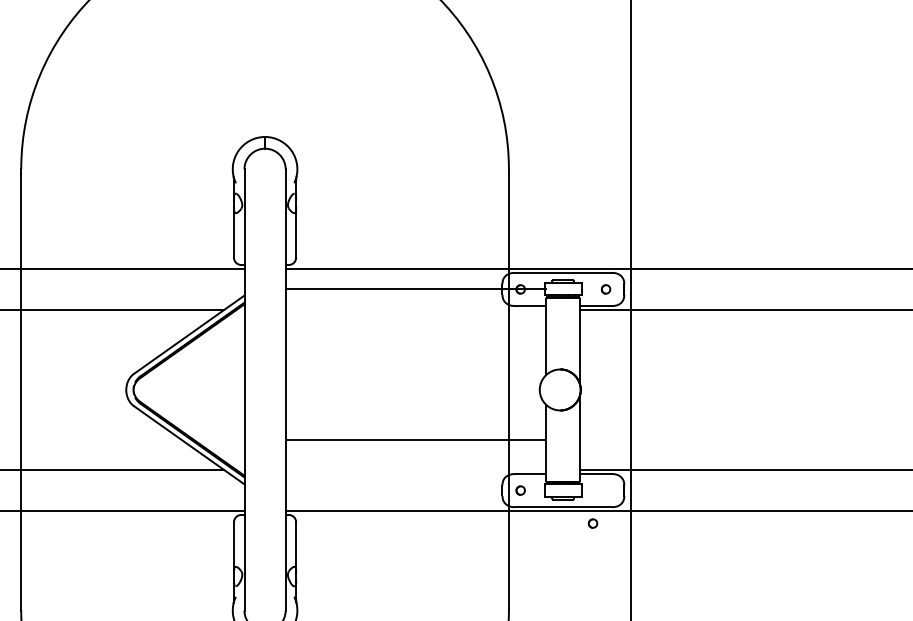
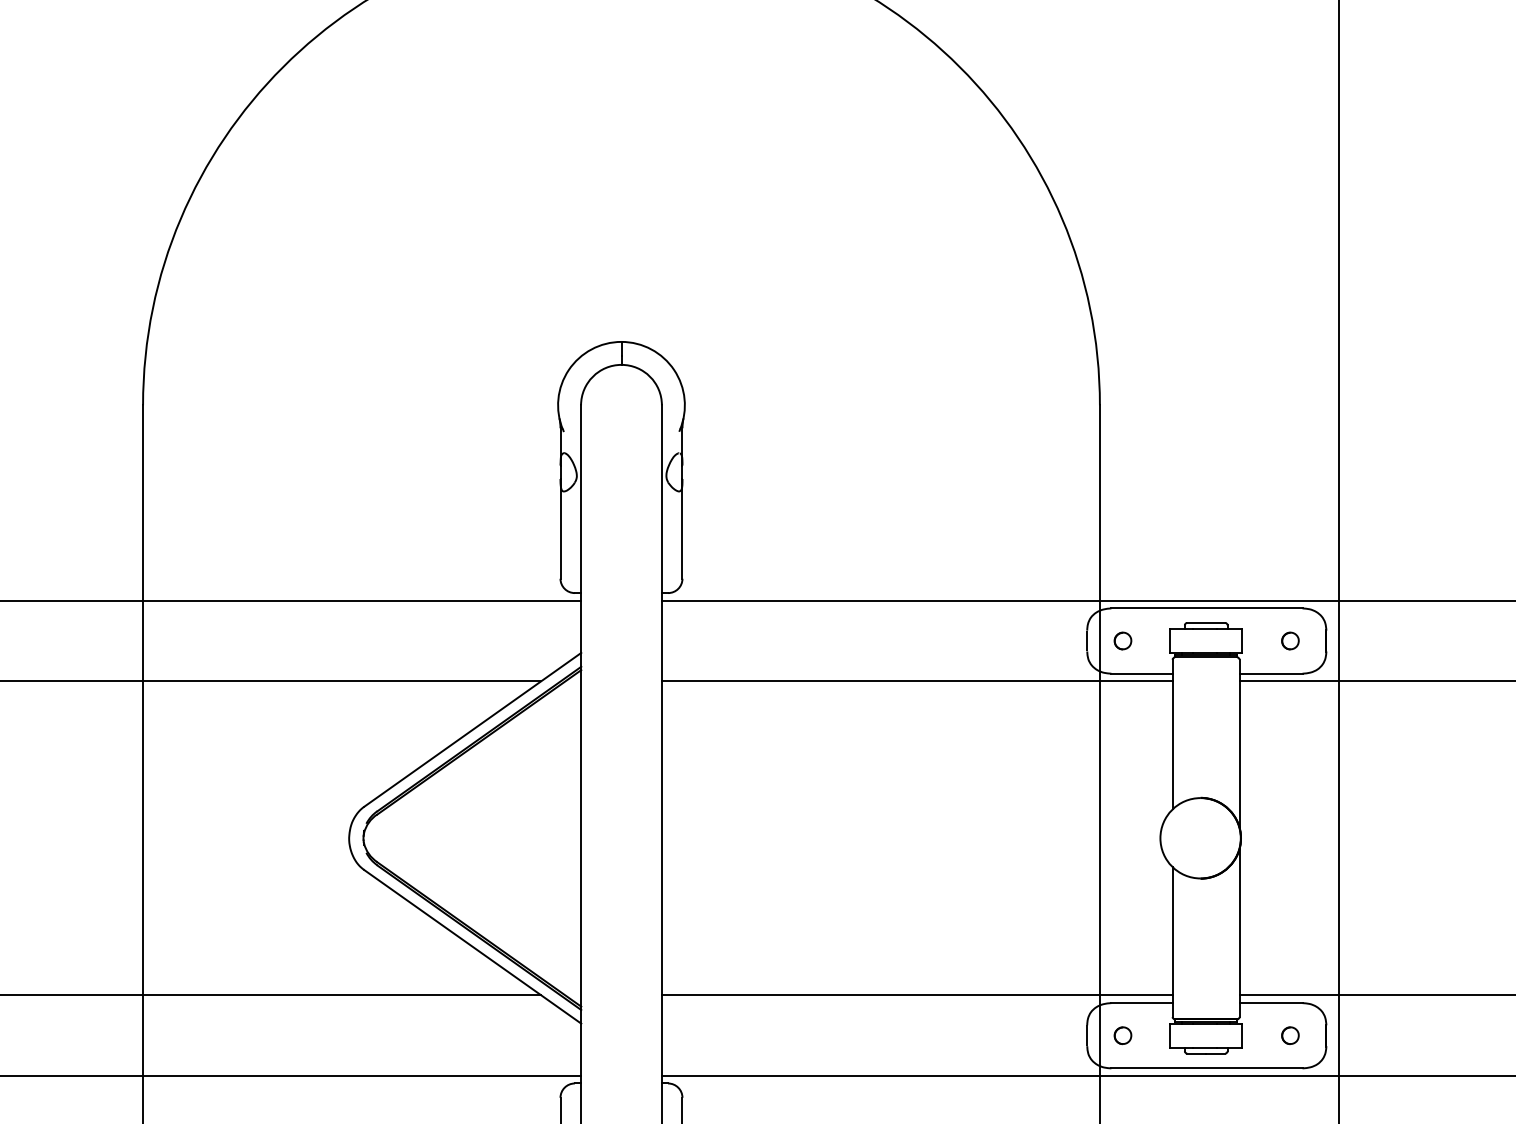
line: (415, 289) -> (916, 682), moved
line: (415, 440) -> (916, 996), moved
part: (592, 523) -> (1289, 1035), moved

